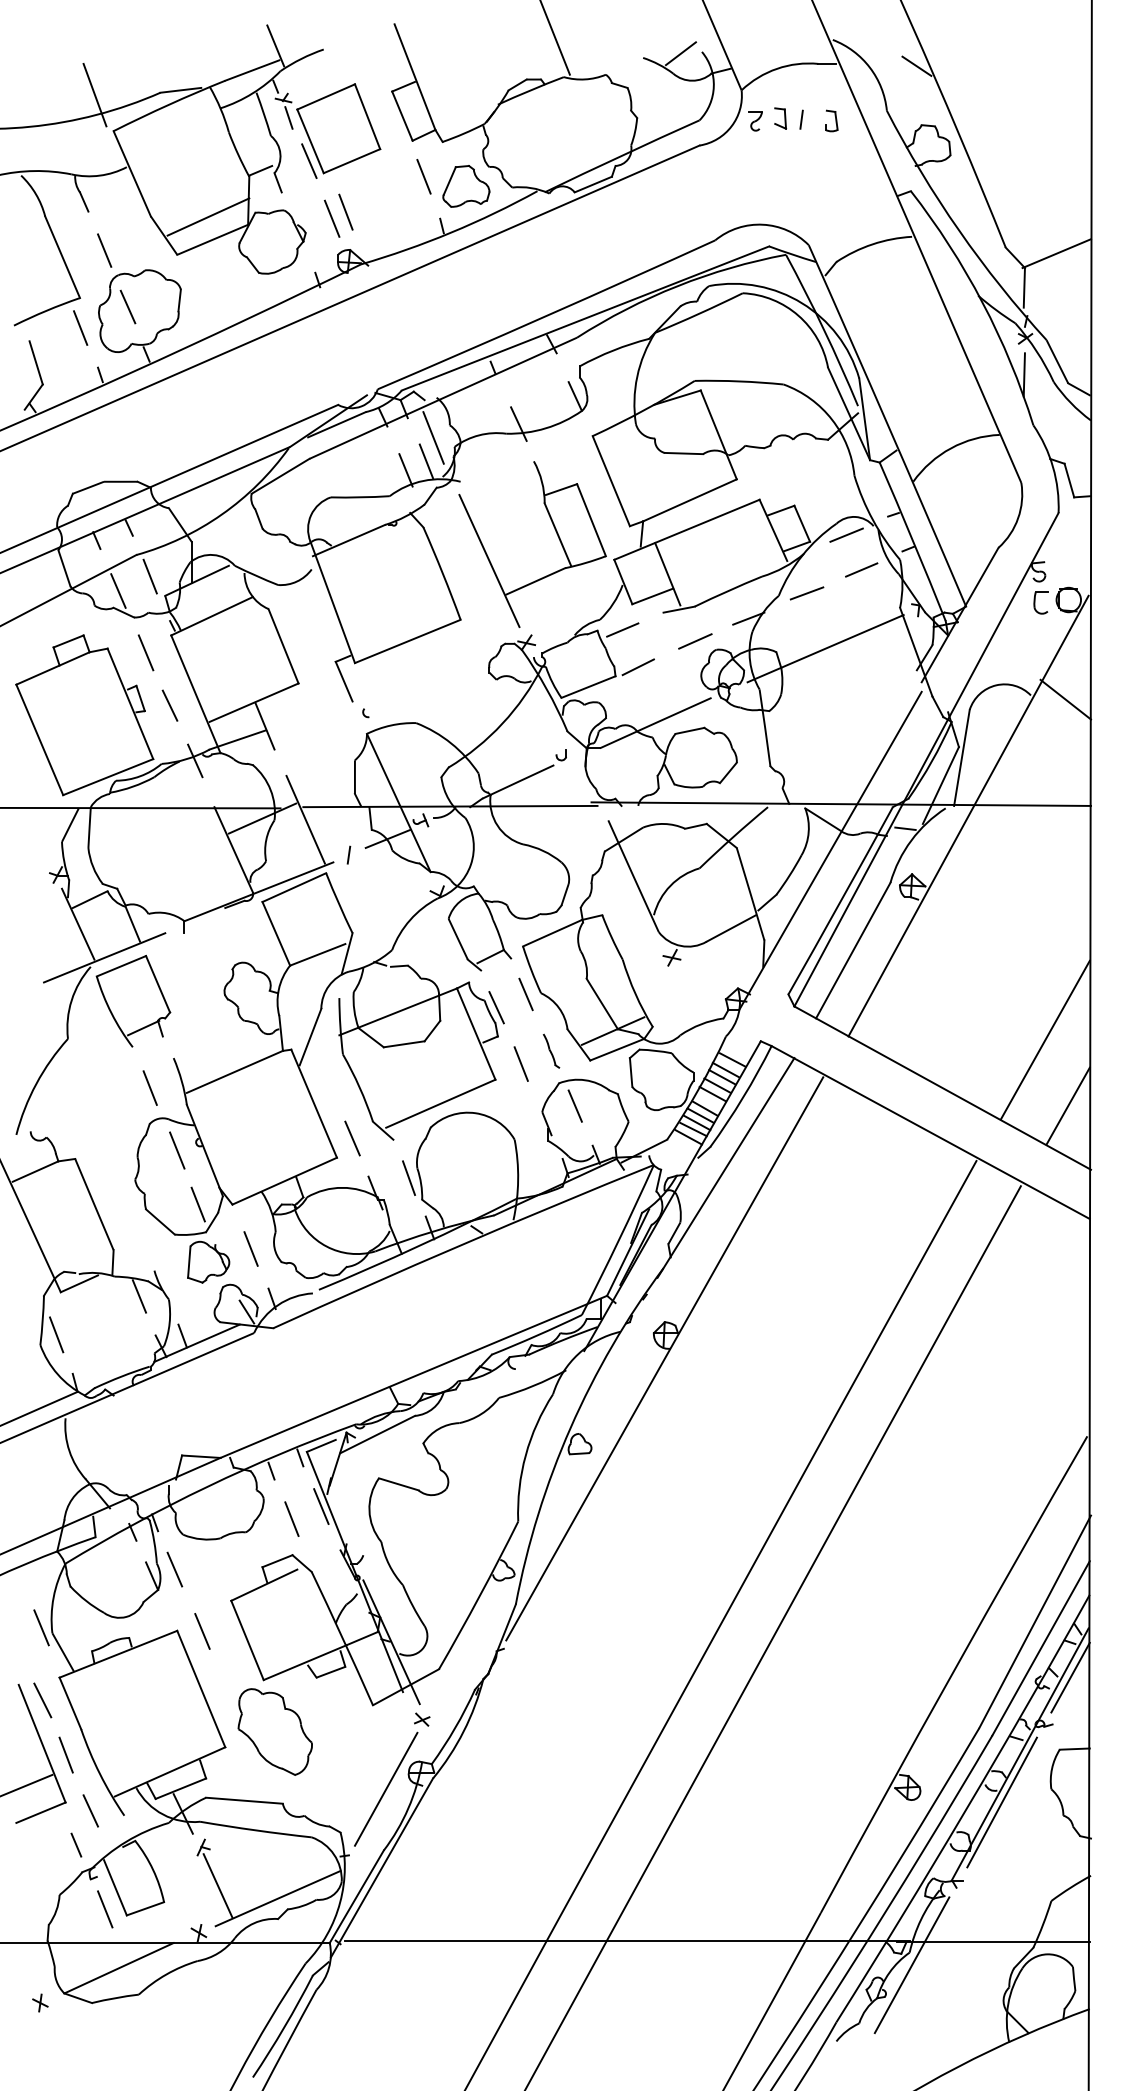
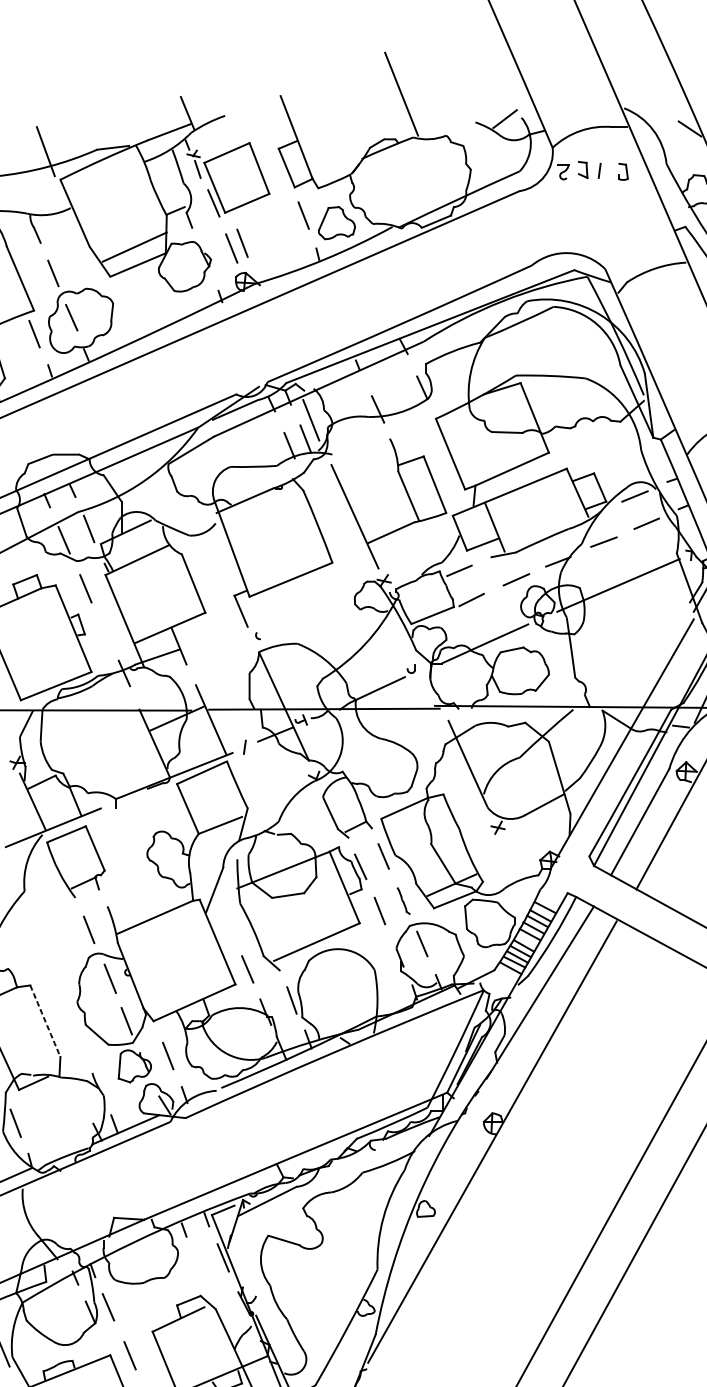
line: (169, 705) -> (104, 629), removed
arc: (94, 1204) -> (45, 1021), solid -> dashed
line: (139, 1296) -> (80, 1093), removed
line: (291, 1518) -> (199, 1267), removed

